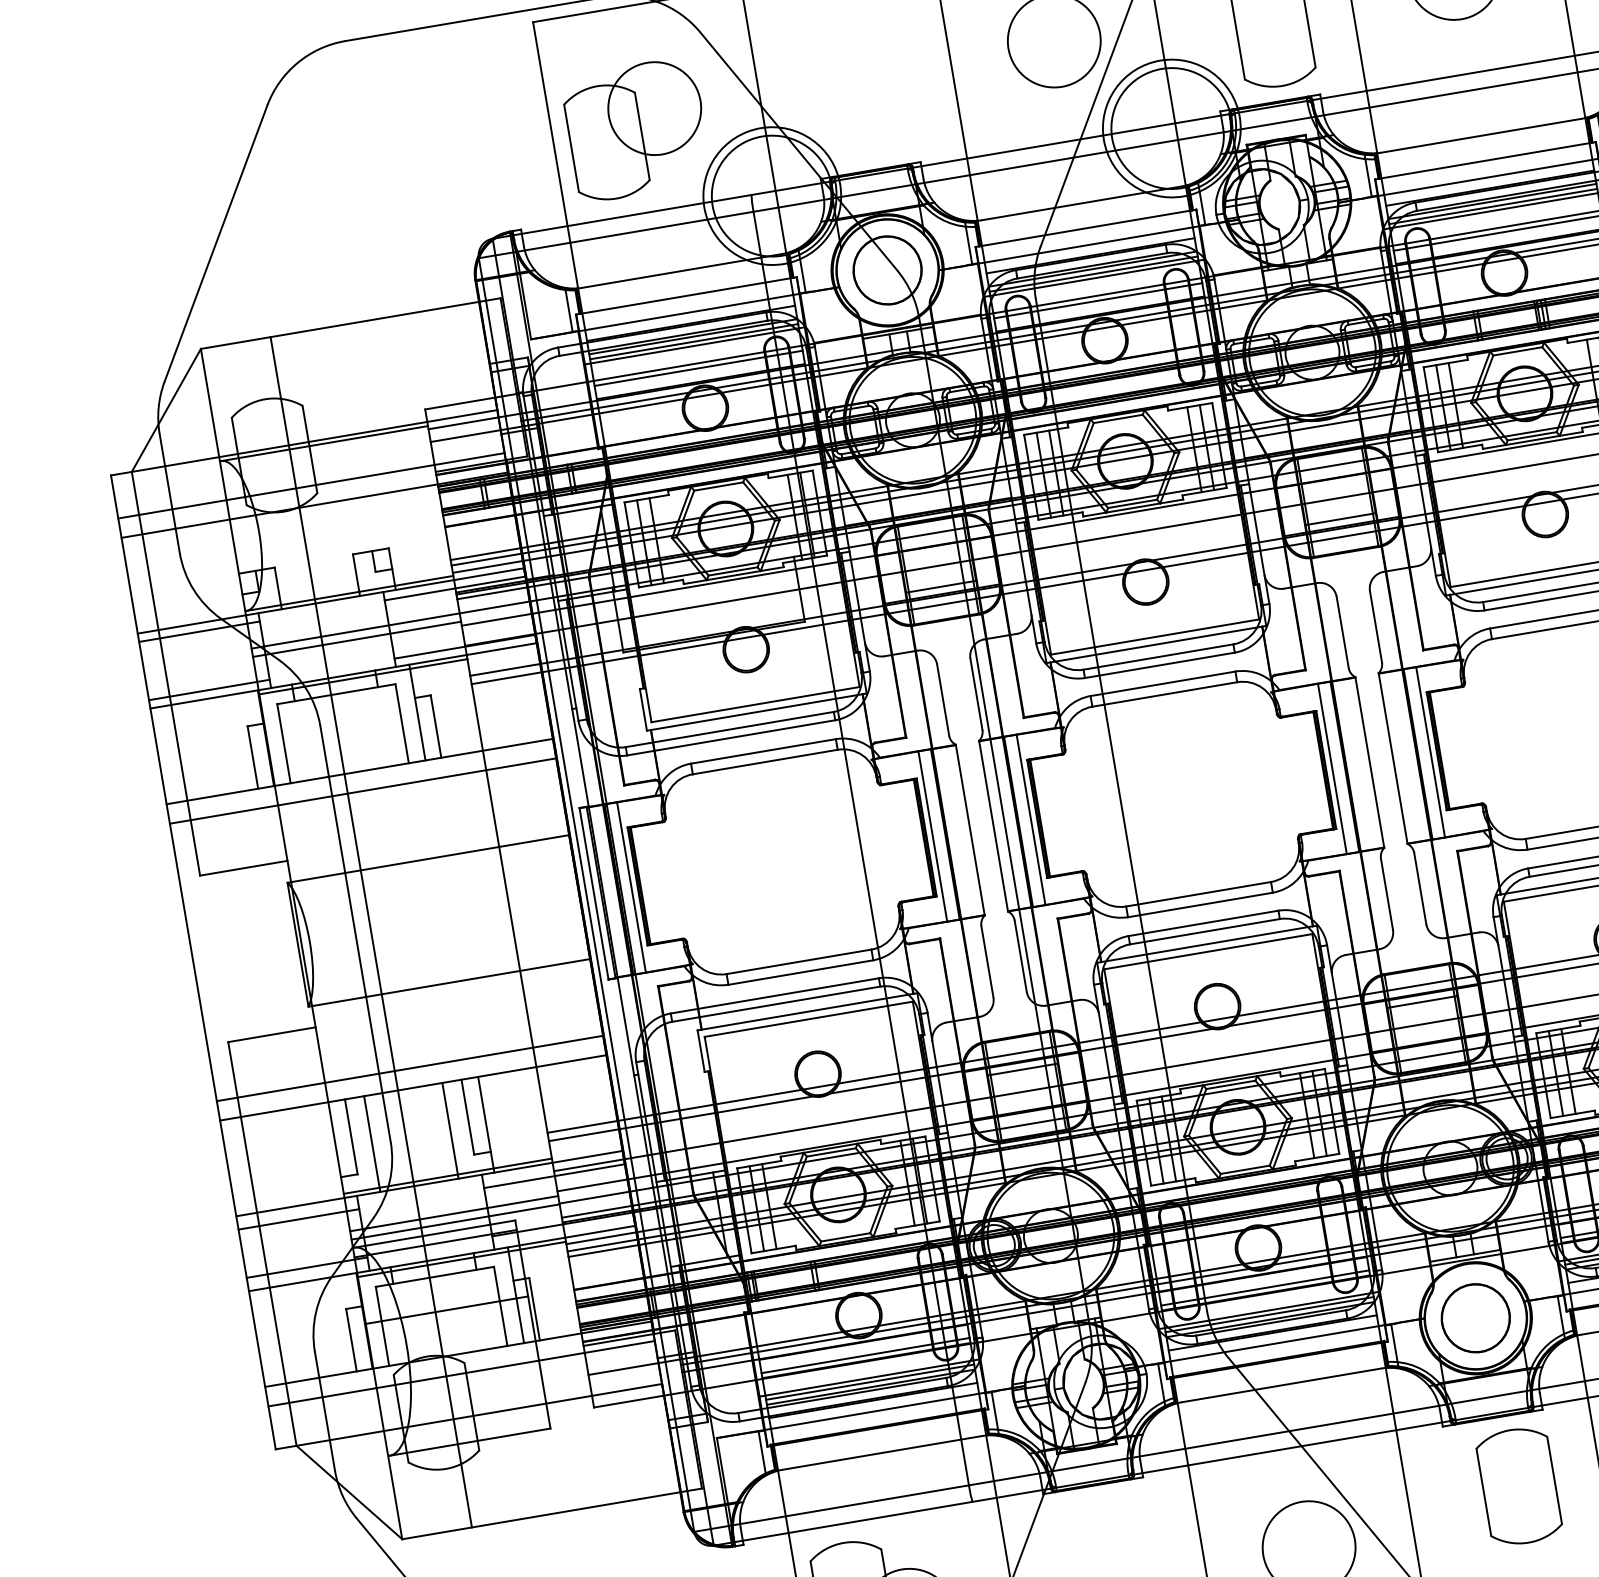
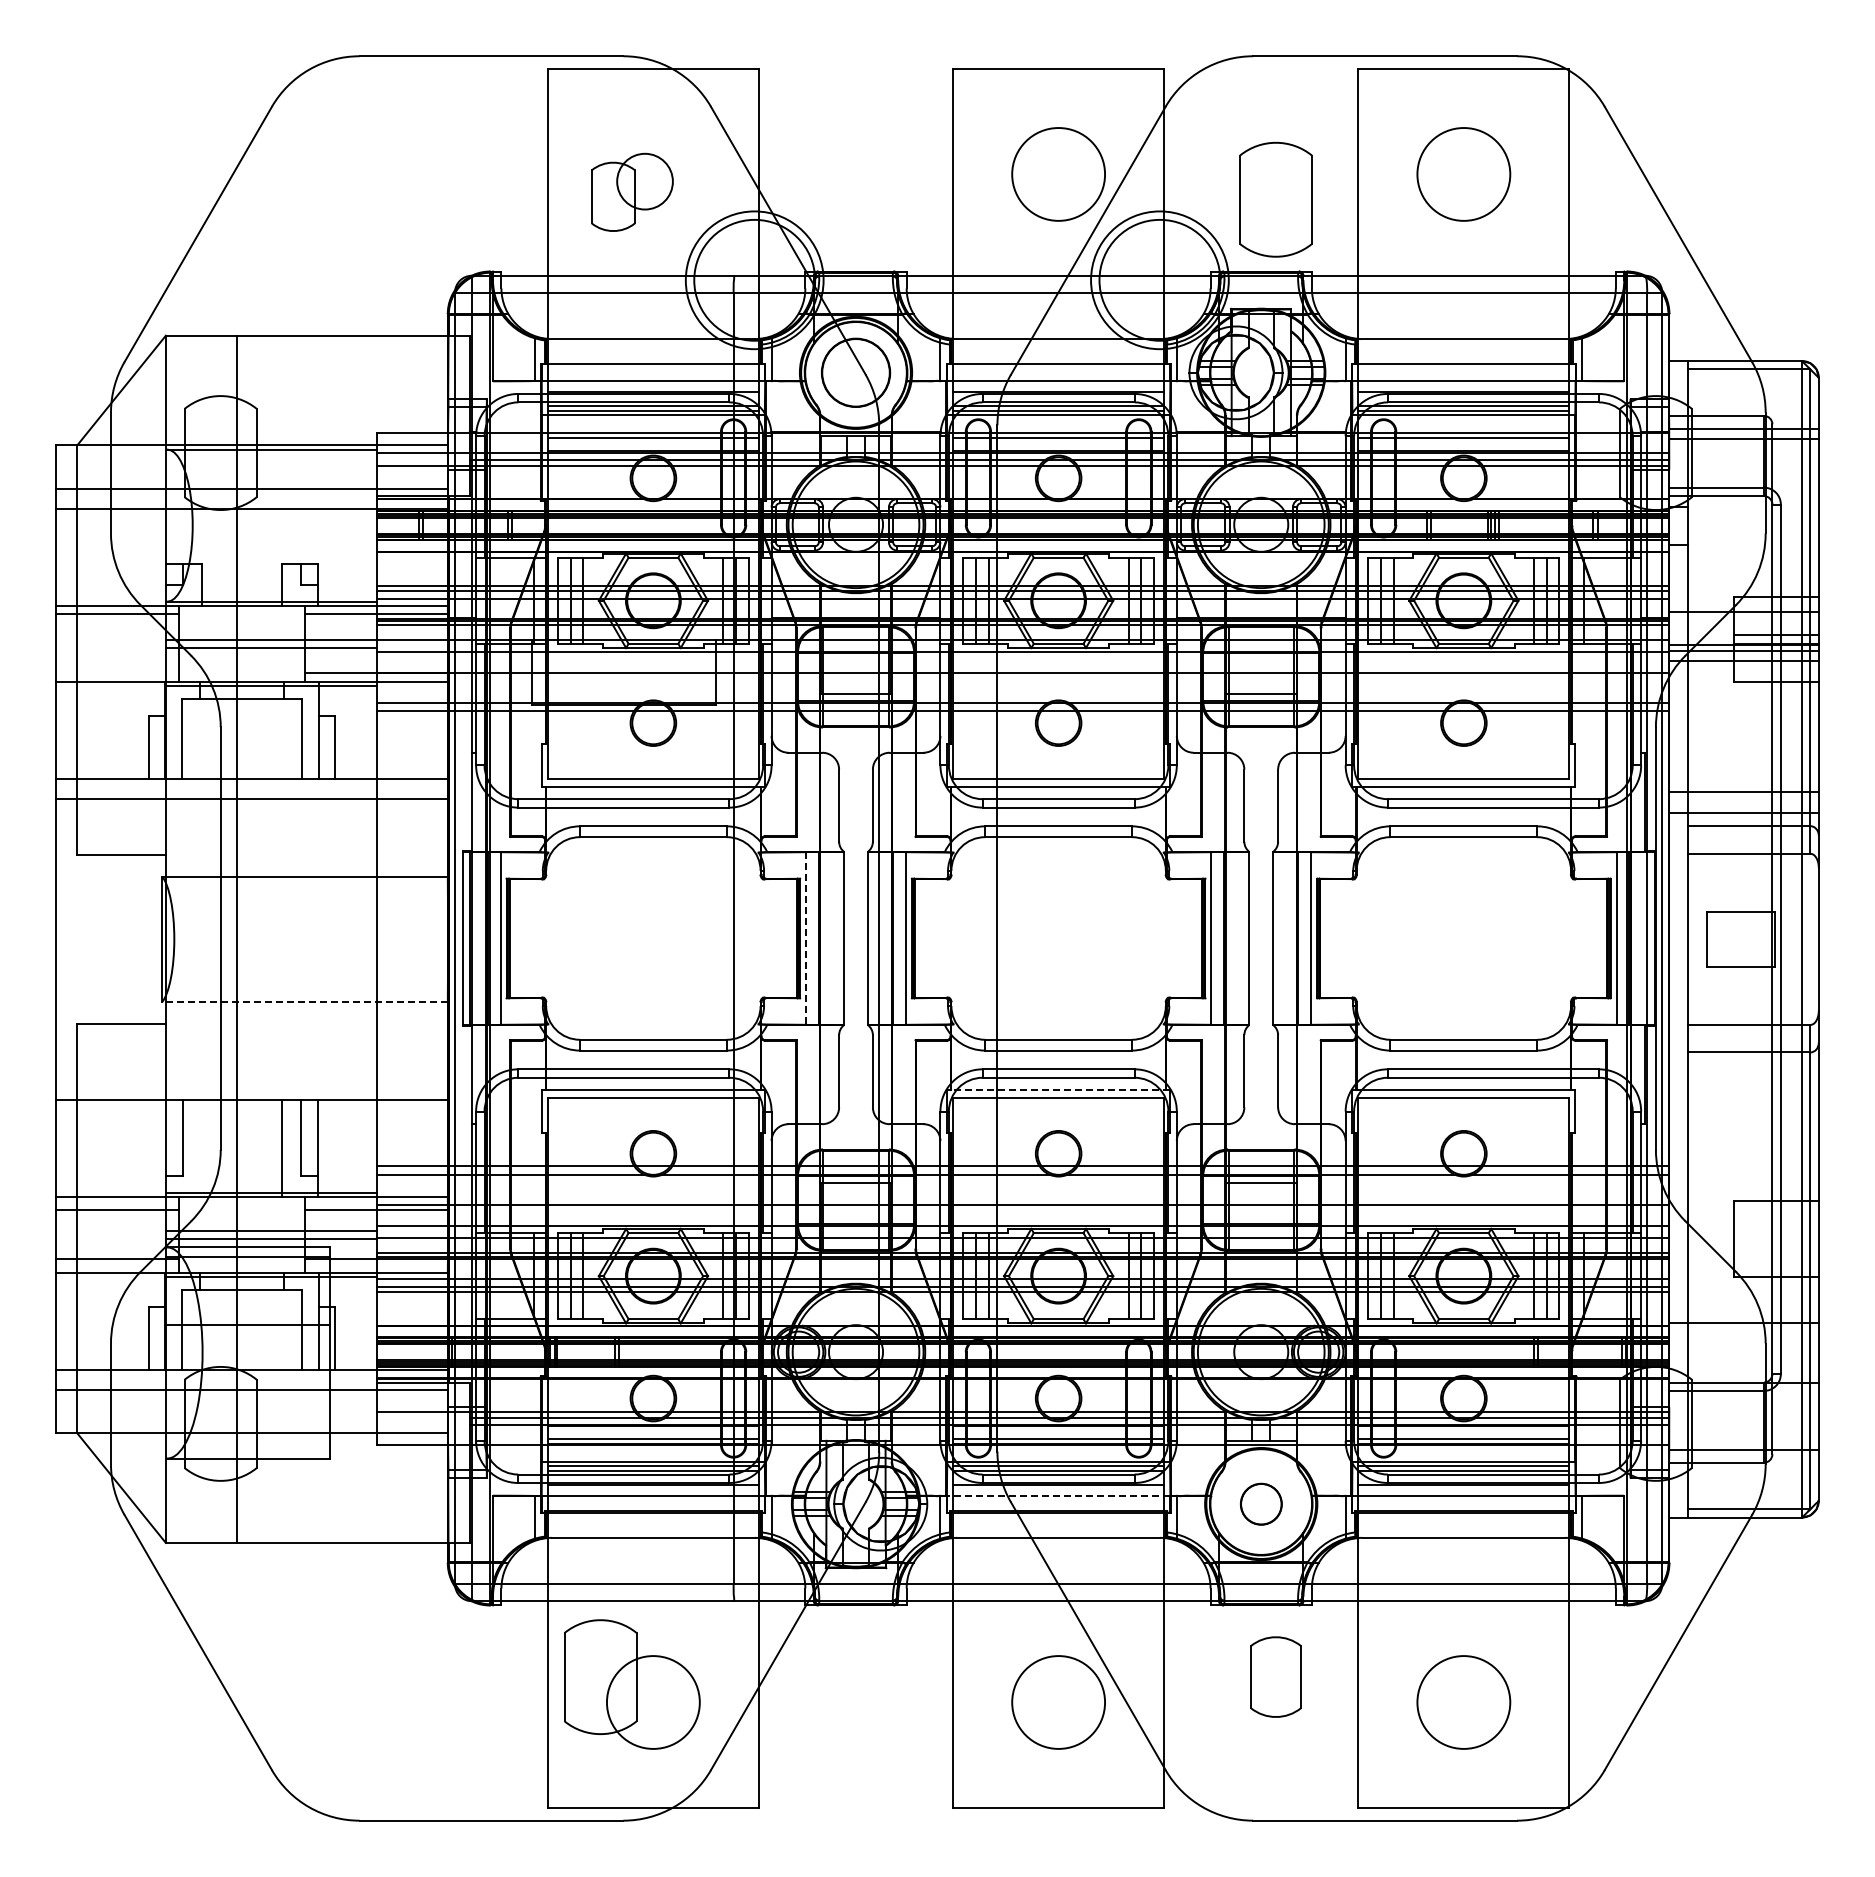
part: (637, 129) -> (632, 192), size x0.6
line: (209, 690) -> (117, 673), removed
line: (933, 837) -> (806, 939), solid -> dashed
line: (1206, 944) -> (1058, 1090), solid -> dashed
line: (449, 983) -> (305, 1002), solid -> dashed
line: (409, 1069) -> (251, 1080), removed
line: (372, 1143) -> (202, 1147), removed
circle: (1476, 1318) -> (1261, 1504), size x0.6
line: (1274, 1343) -> (1058, 1495), solid -> dashed
part: (1518, 1485) -> (1275, 1676), size x0.7

